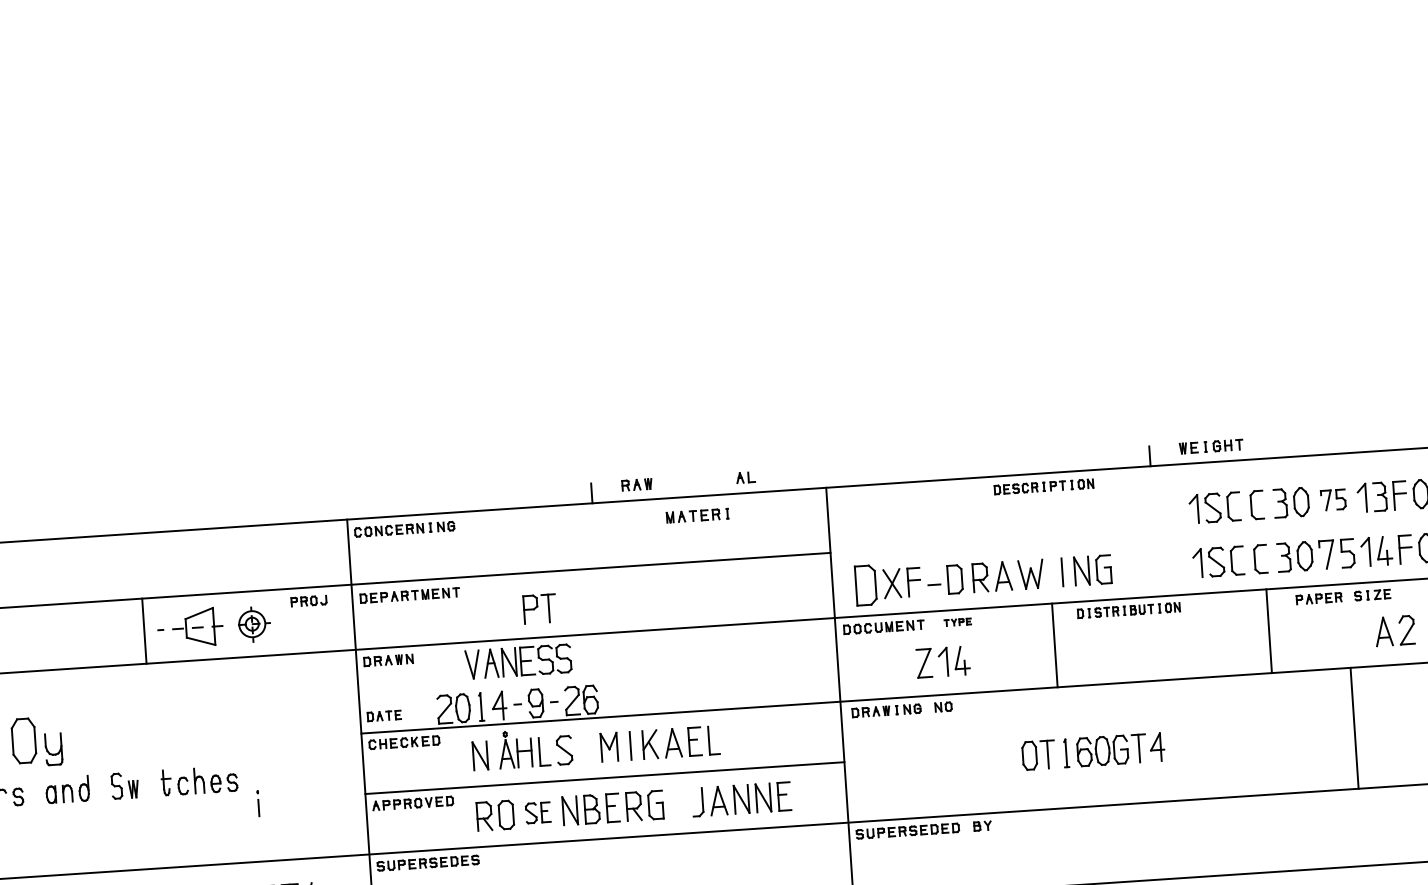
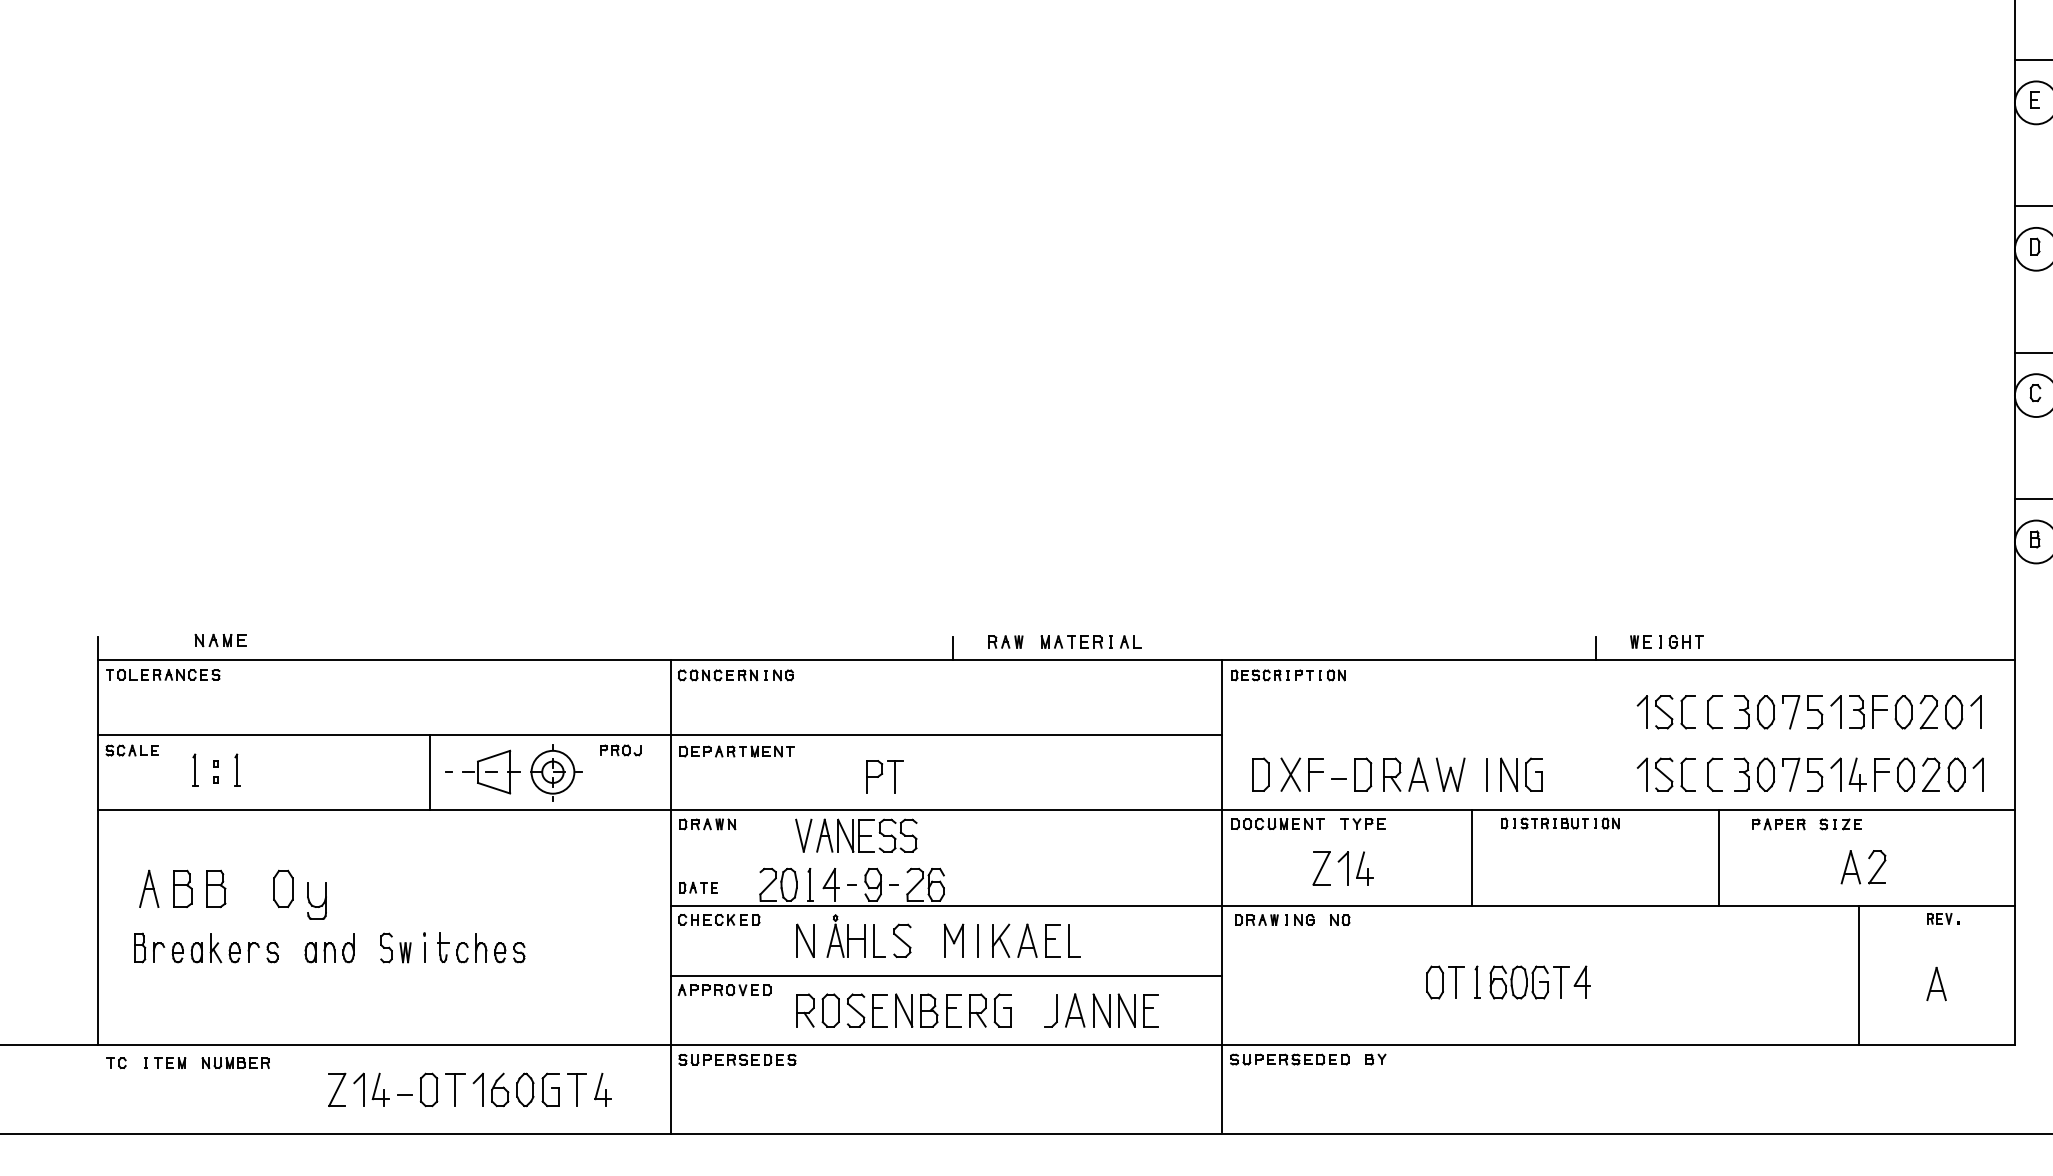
part: (1044, 486) -> (1288, 675), moved
part: (1333, 500) -> (1802, 712), size x1.43
part: (697, 515) -> (1076, 641), moved
part: (865, 585) -> (1260, 774), size x0.71
part: (957, 621) -> (1362, 823), size x1.43
part: (254, 624) -> (556, 772), size x1.43
line: (1354, 728) -> (1858, 975), moved
part: (24, 740) -> (283, 888), size x0.71
part: (258, 803) -> (424, 947), moved
part: (538, 812) -> (867, 1010), size x1.43

